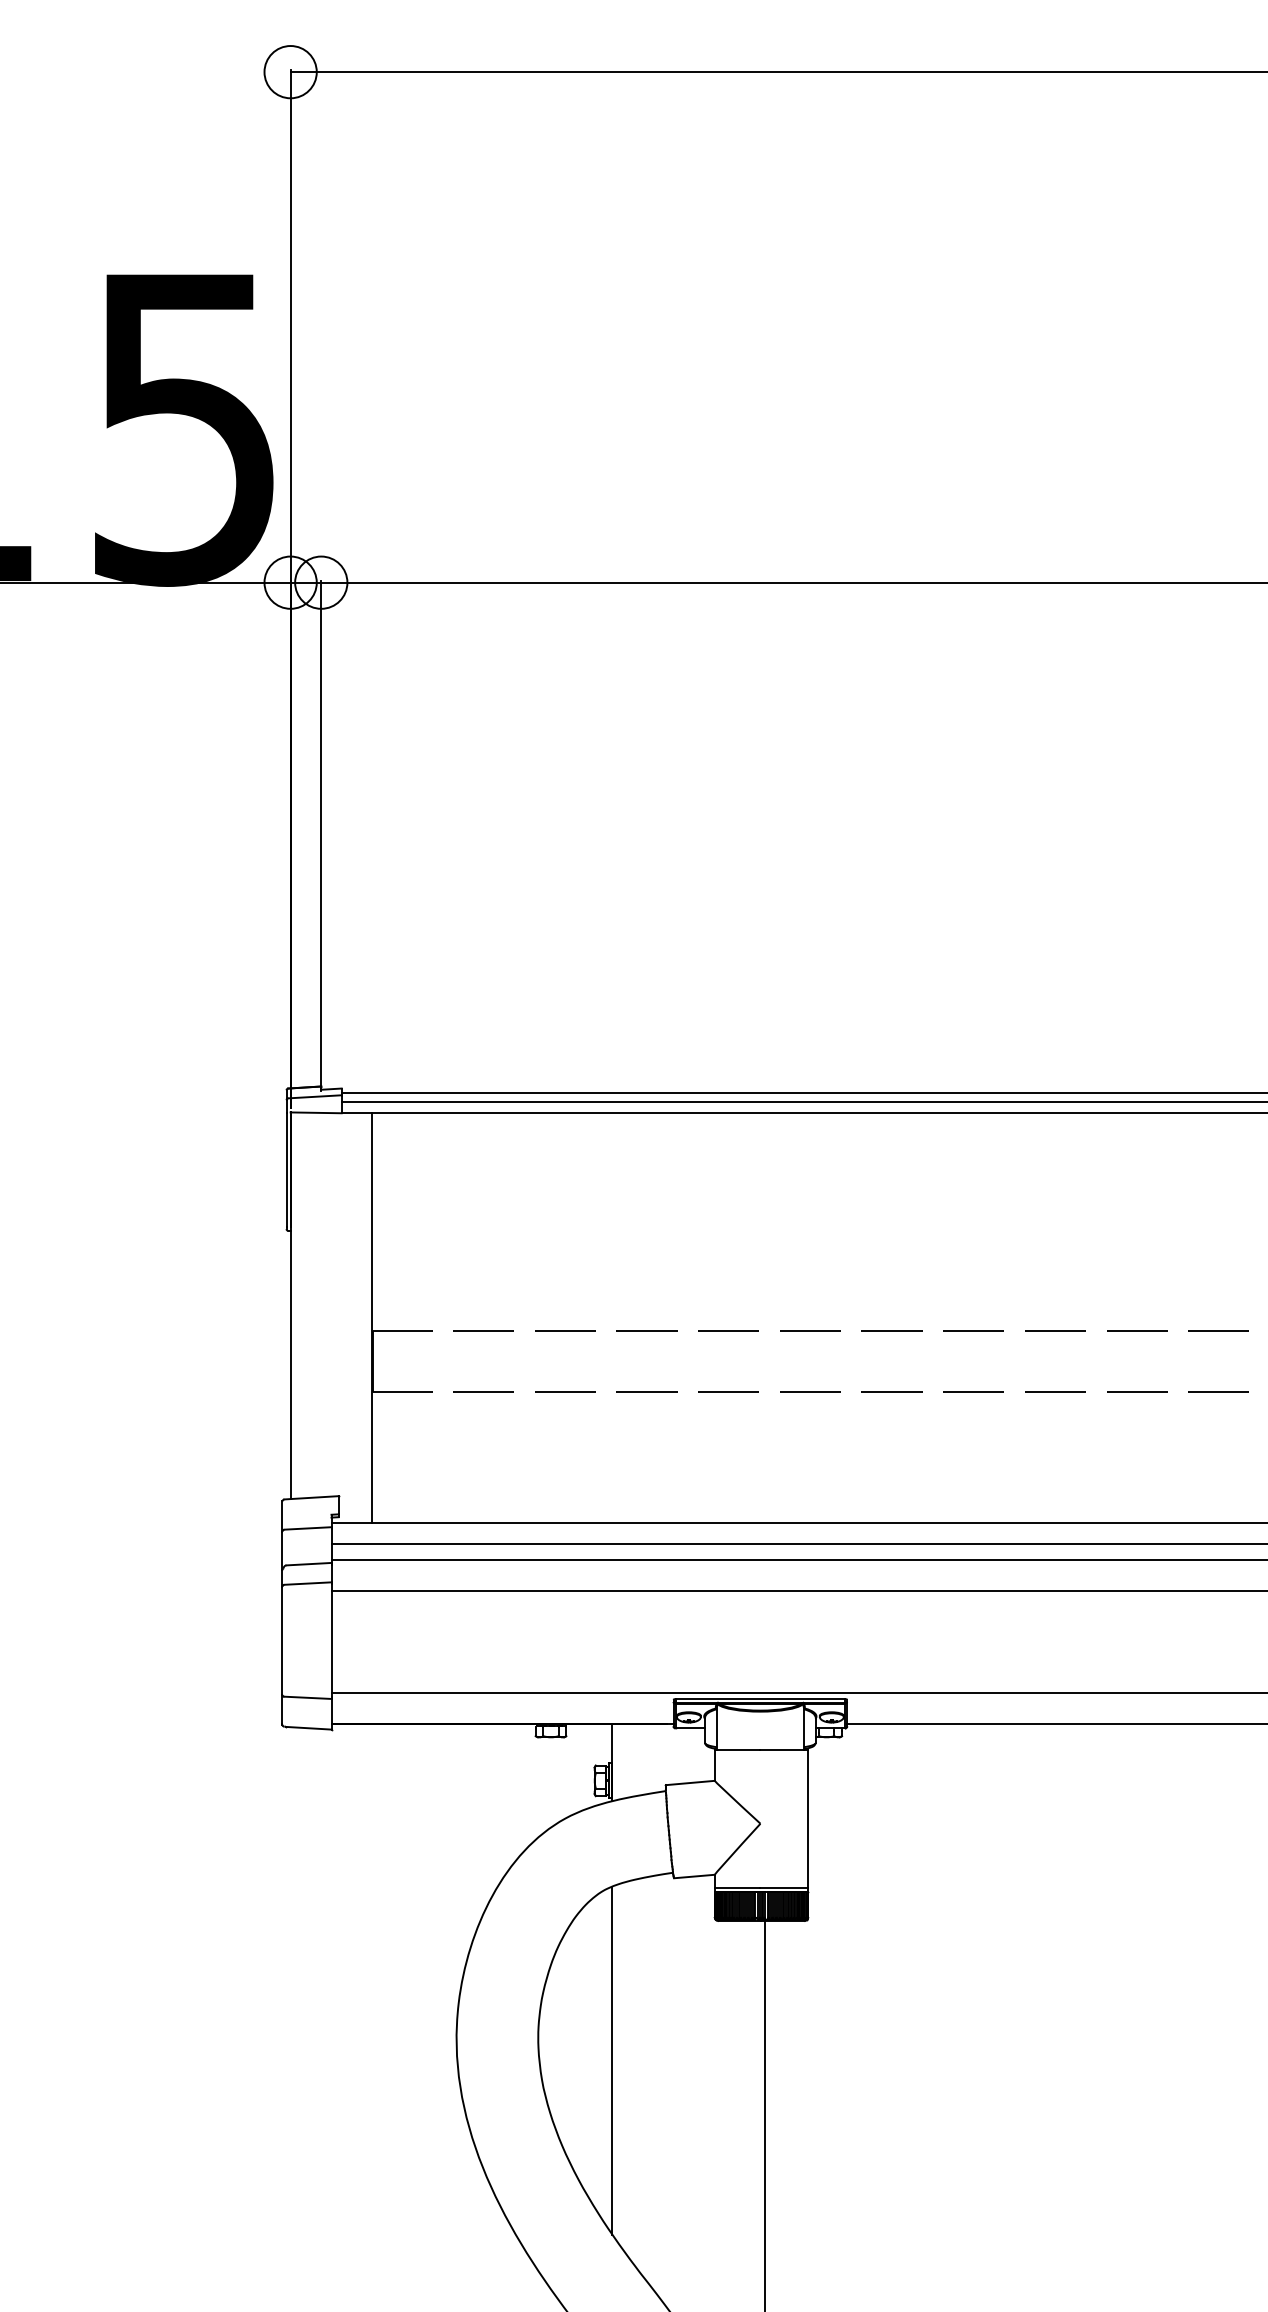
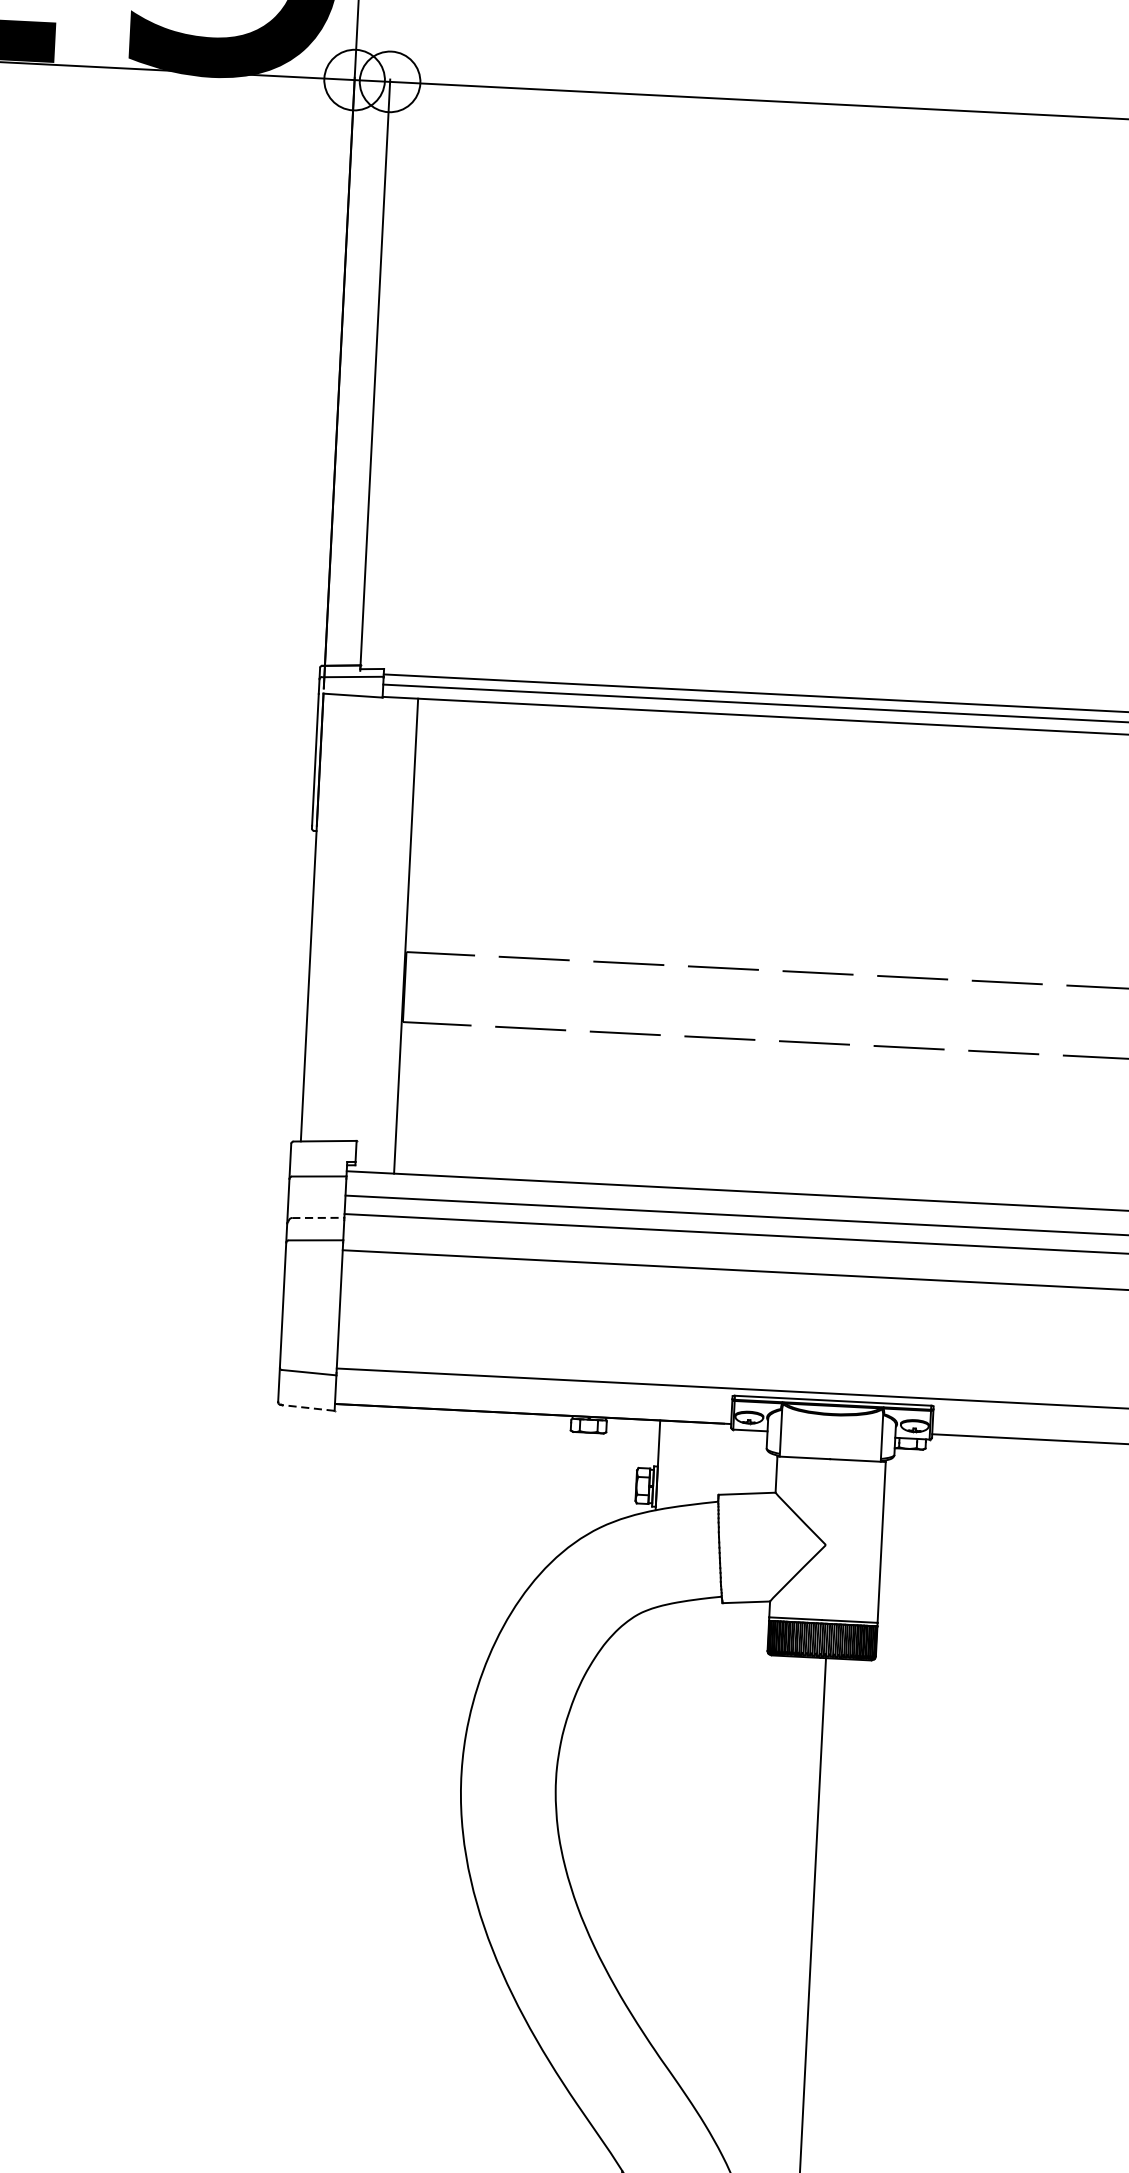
line: (309, 1564) -> (318, 1218), solid -> dashed
line: (308, 1728) -> (308, 1408), solid -> dashed
line: (612, 2060) -> (640, 1810), removed

